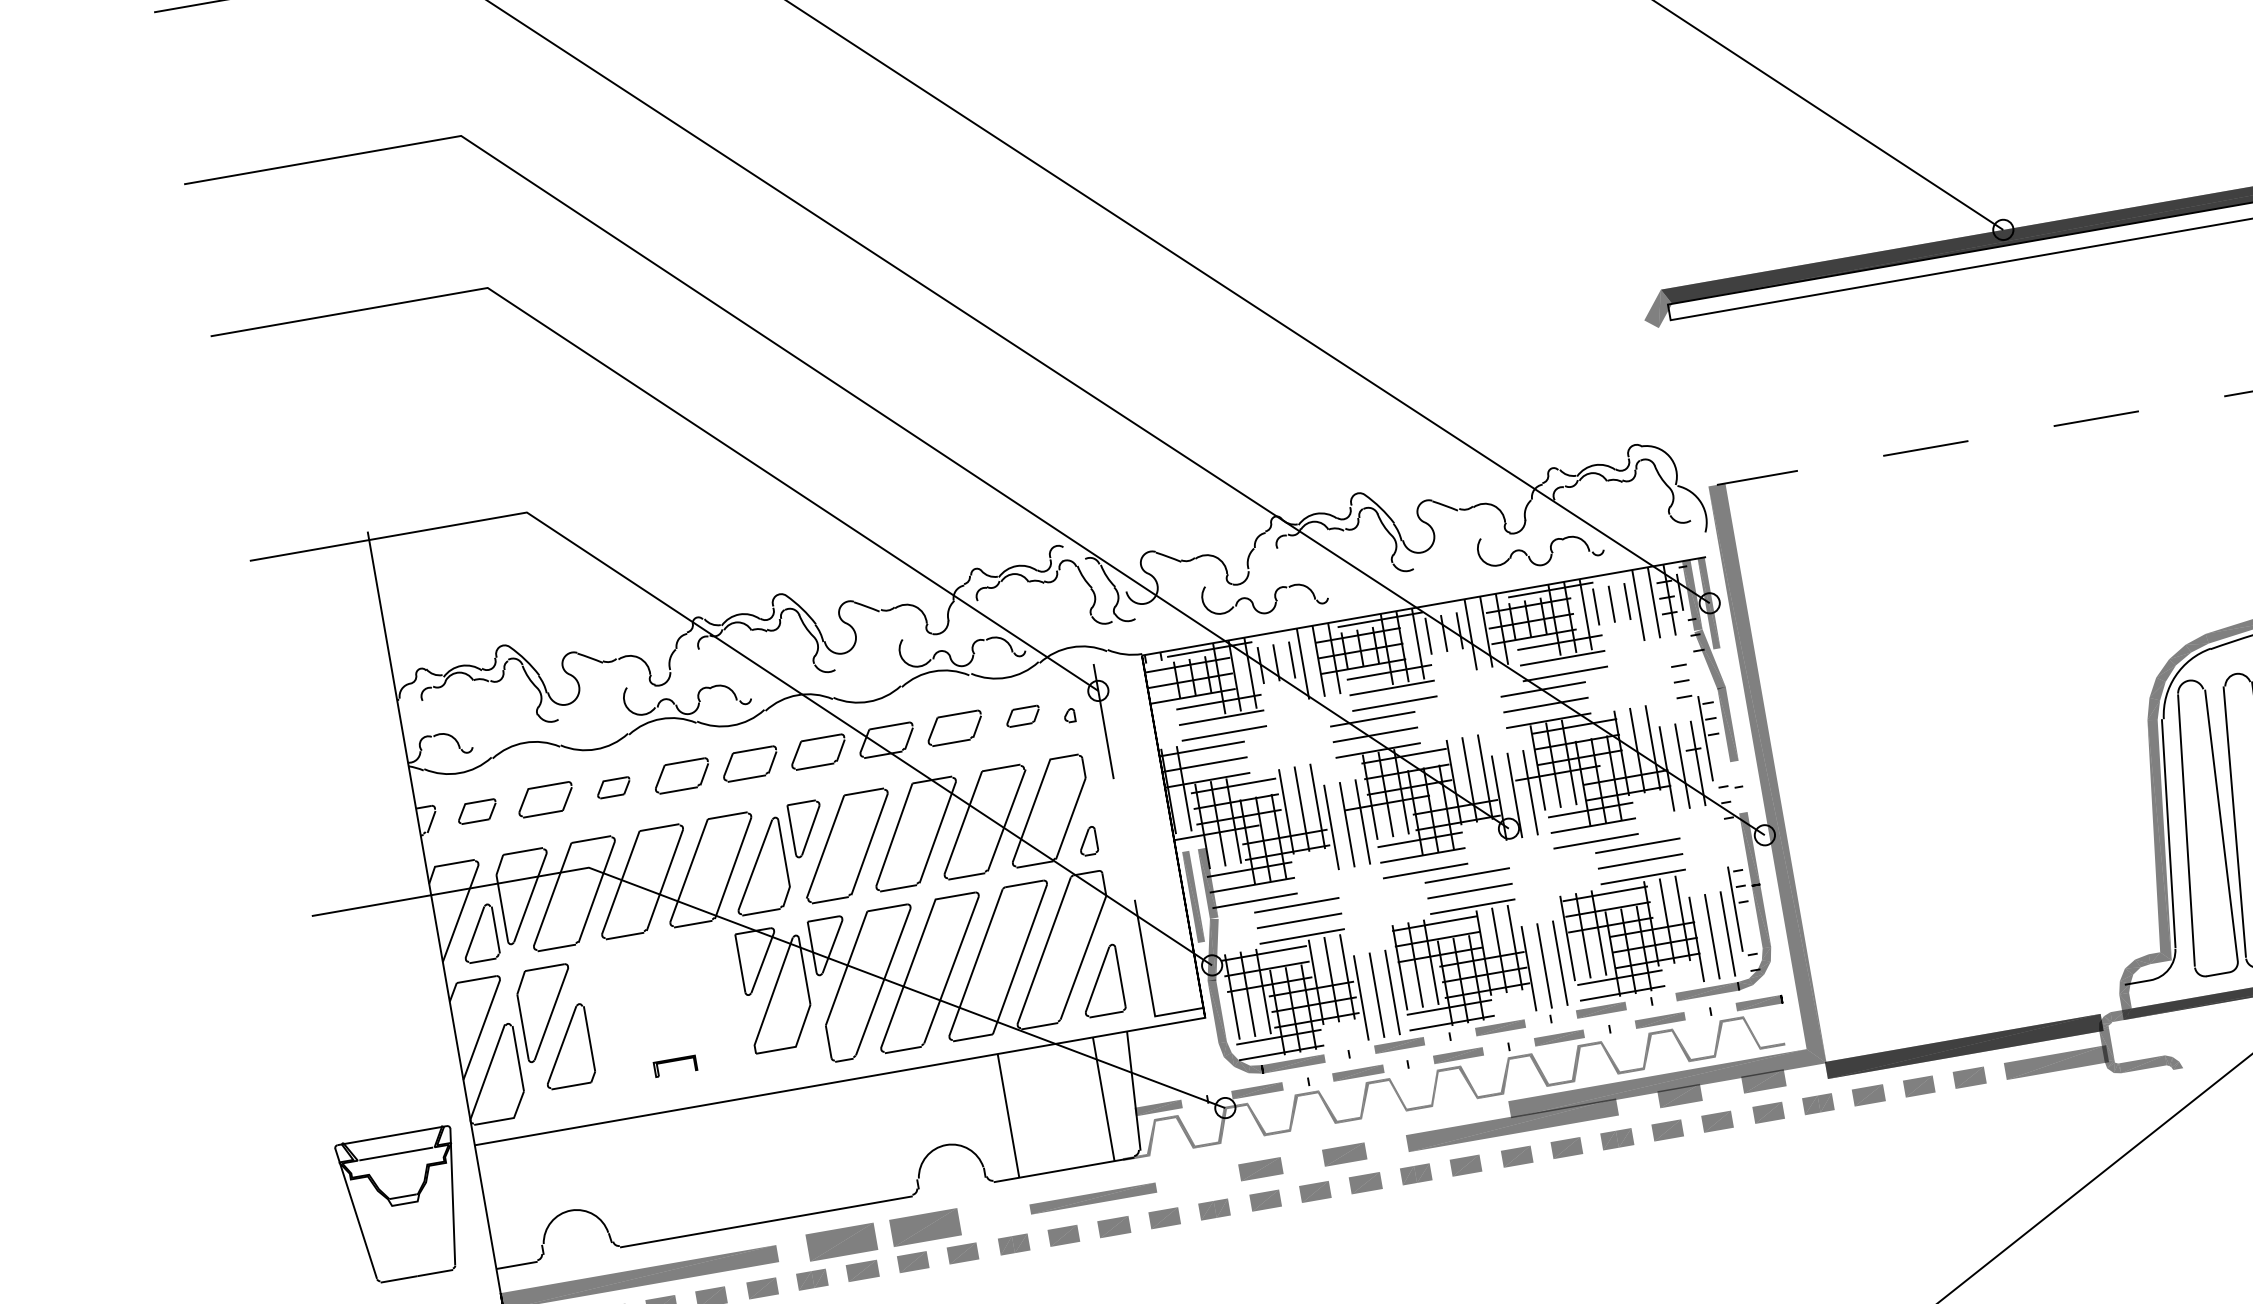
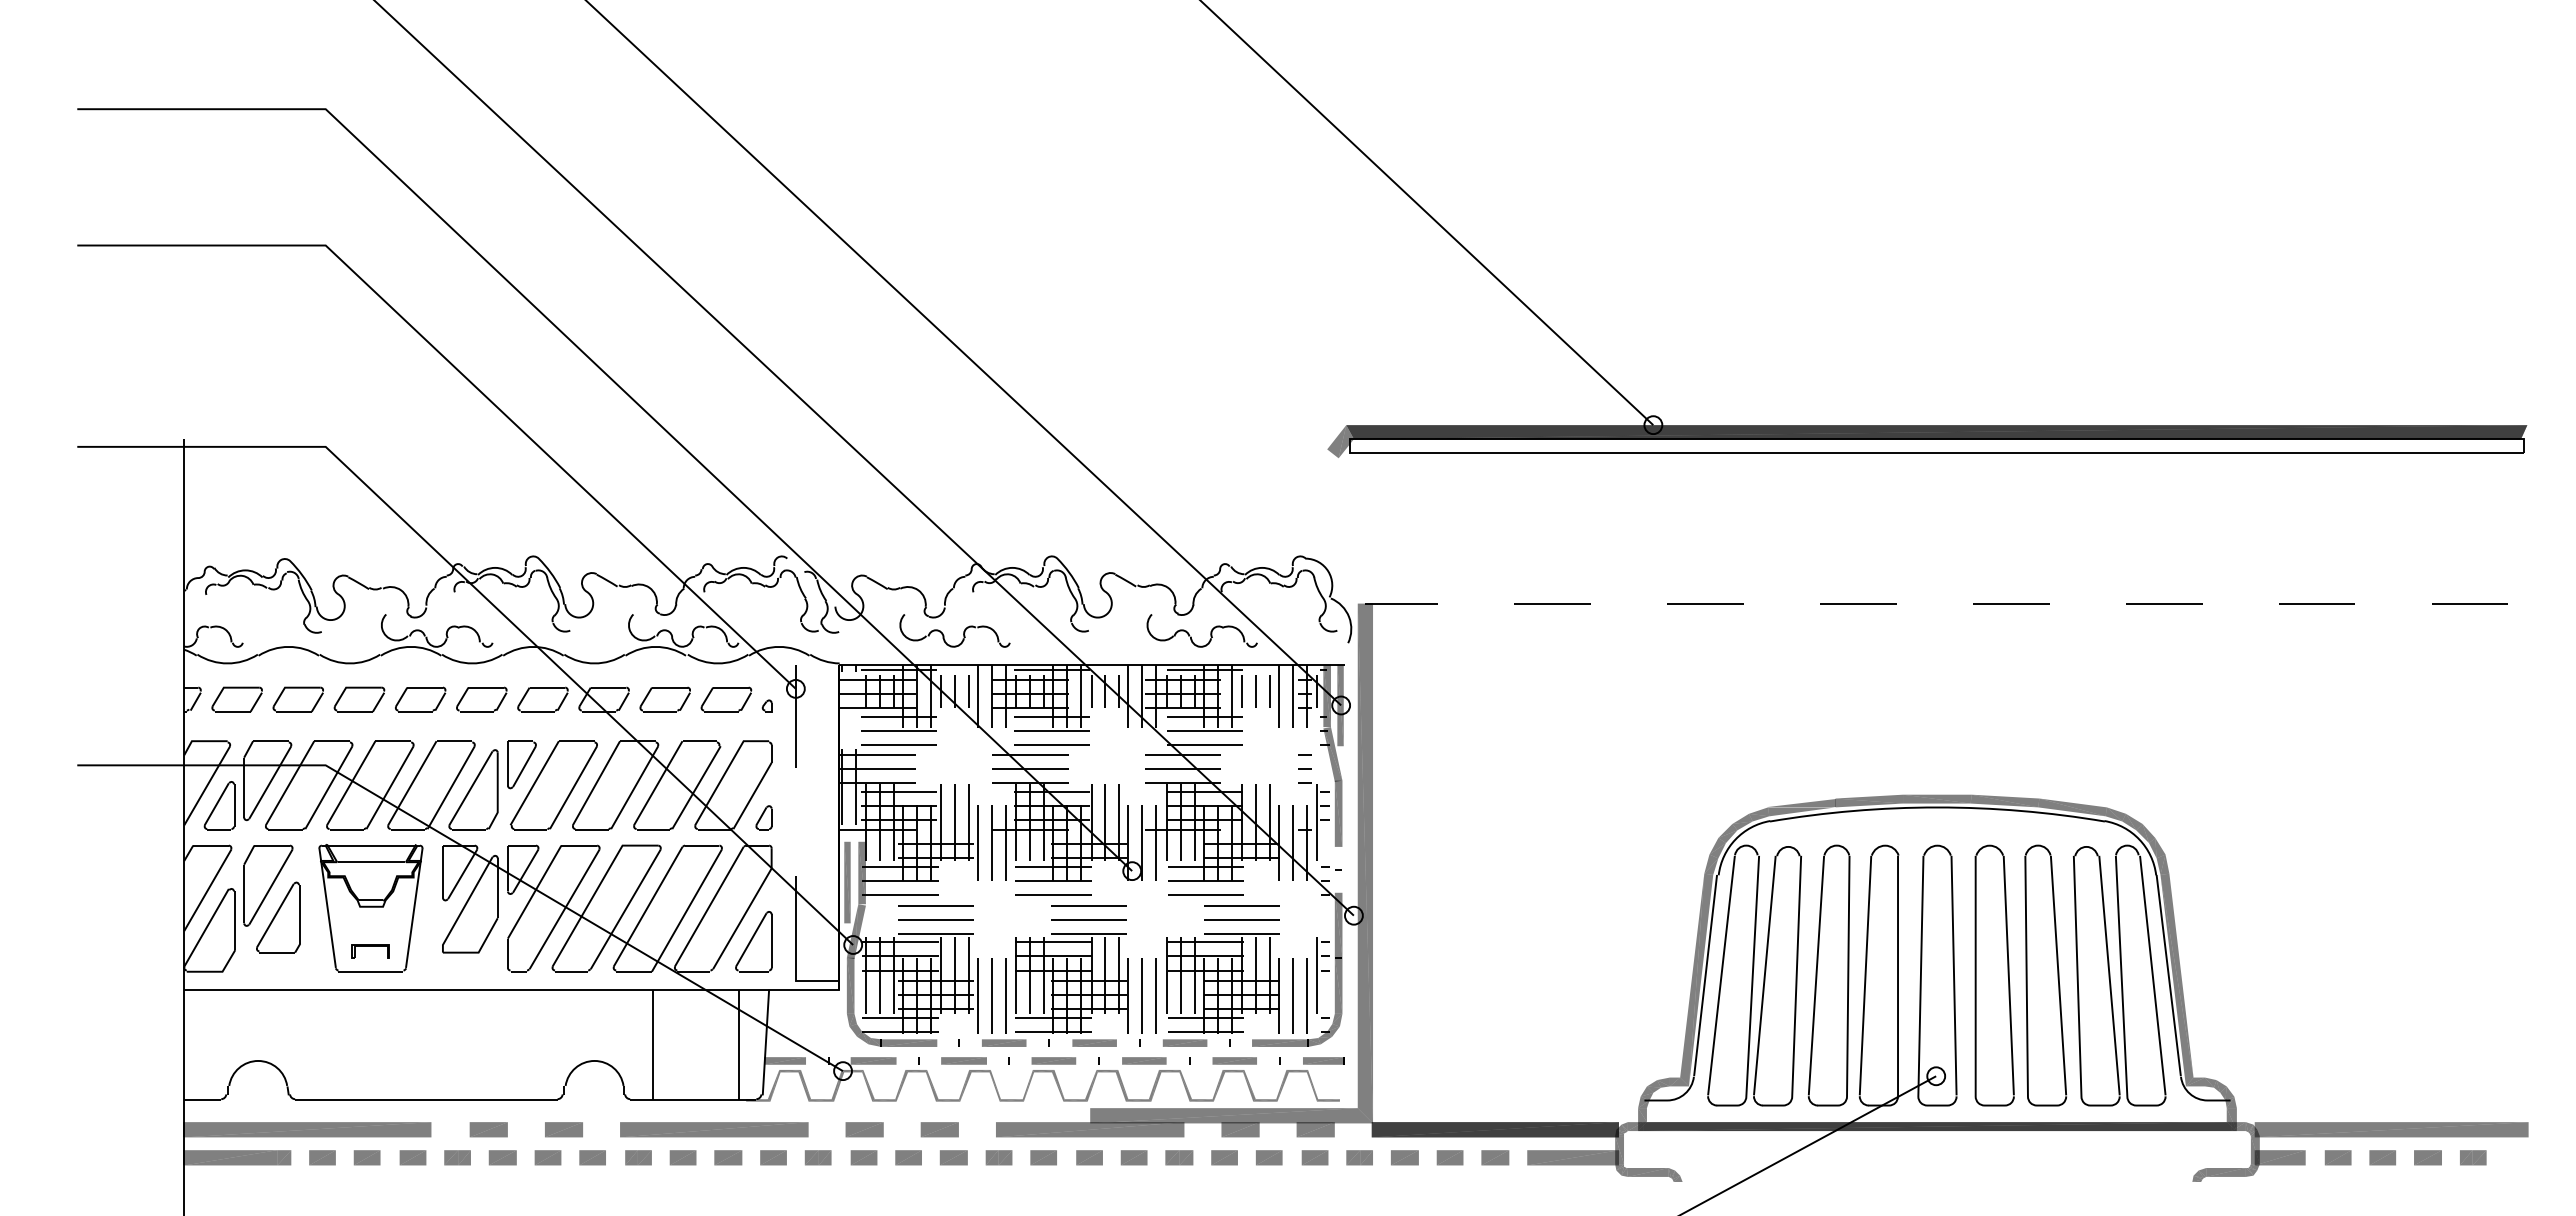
part: (1023, 716) -> (726, 699), size x1.67
part: (613, 787) -> (359, 699), size x1.67
part: (476, 811) -> (236, 699), size x1.43
part: (1093, 1198) -> (714, 1129), size x1.67
part: (404, 1205) -> (370, 908), moved
part: (924, 1227) -> (563, 1129), size x0.62
part: (841, 1242) -> (488, 1129), size x0.62

